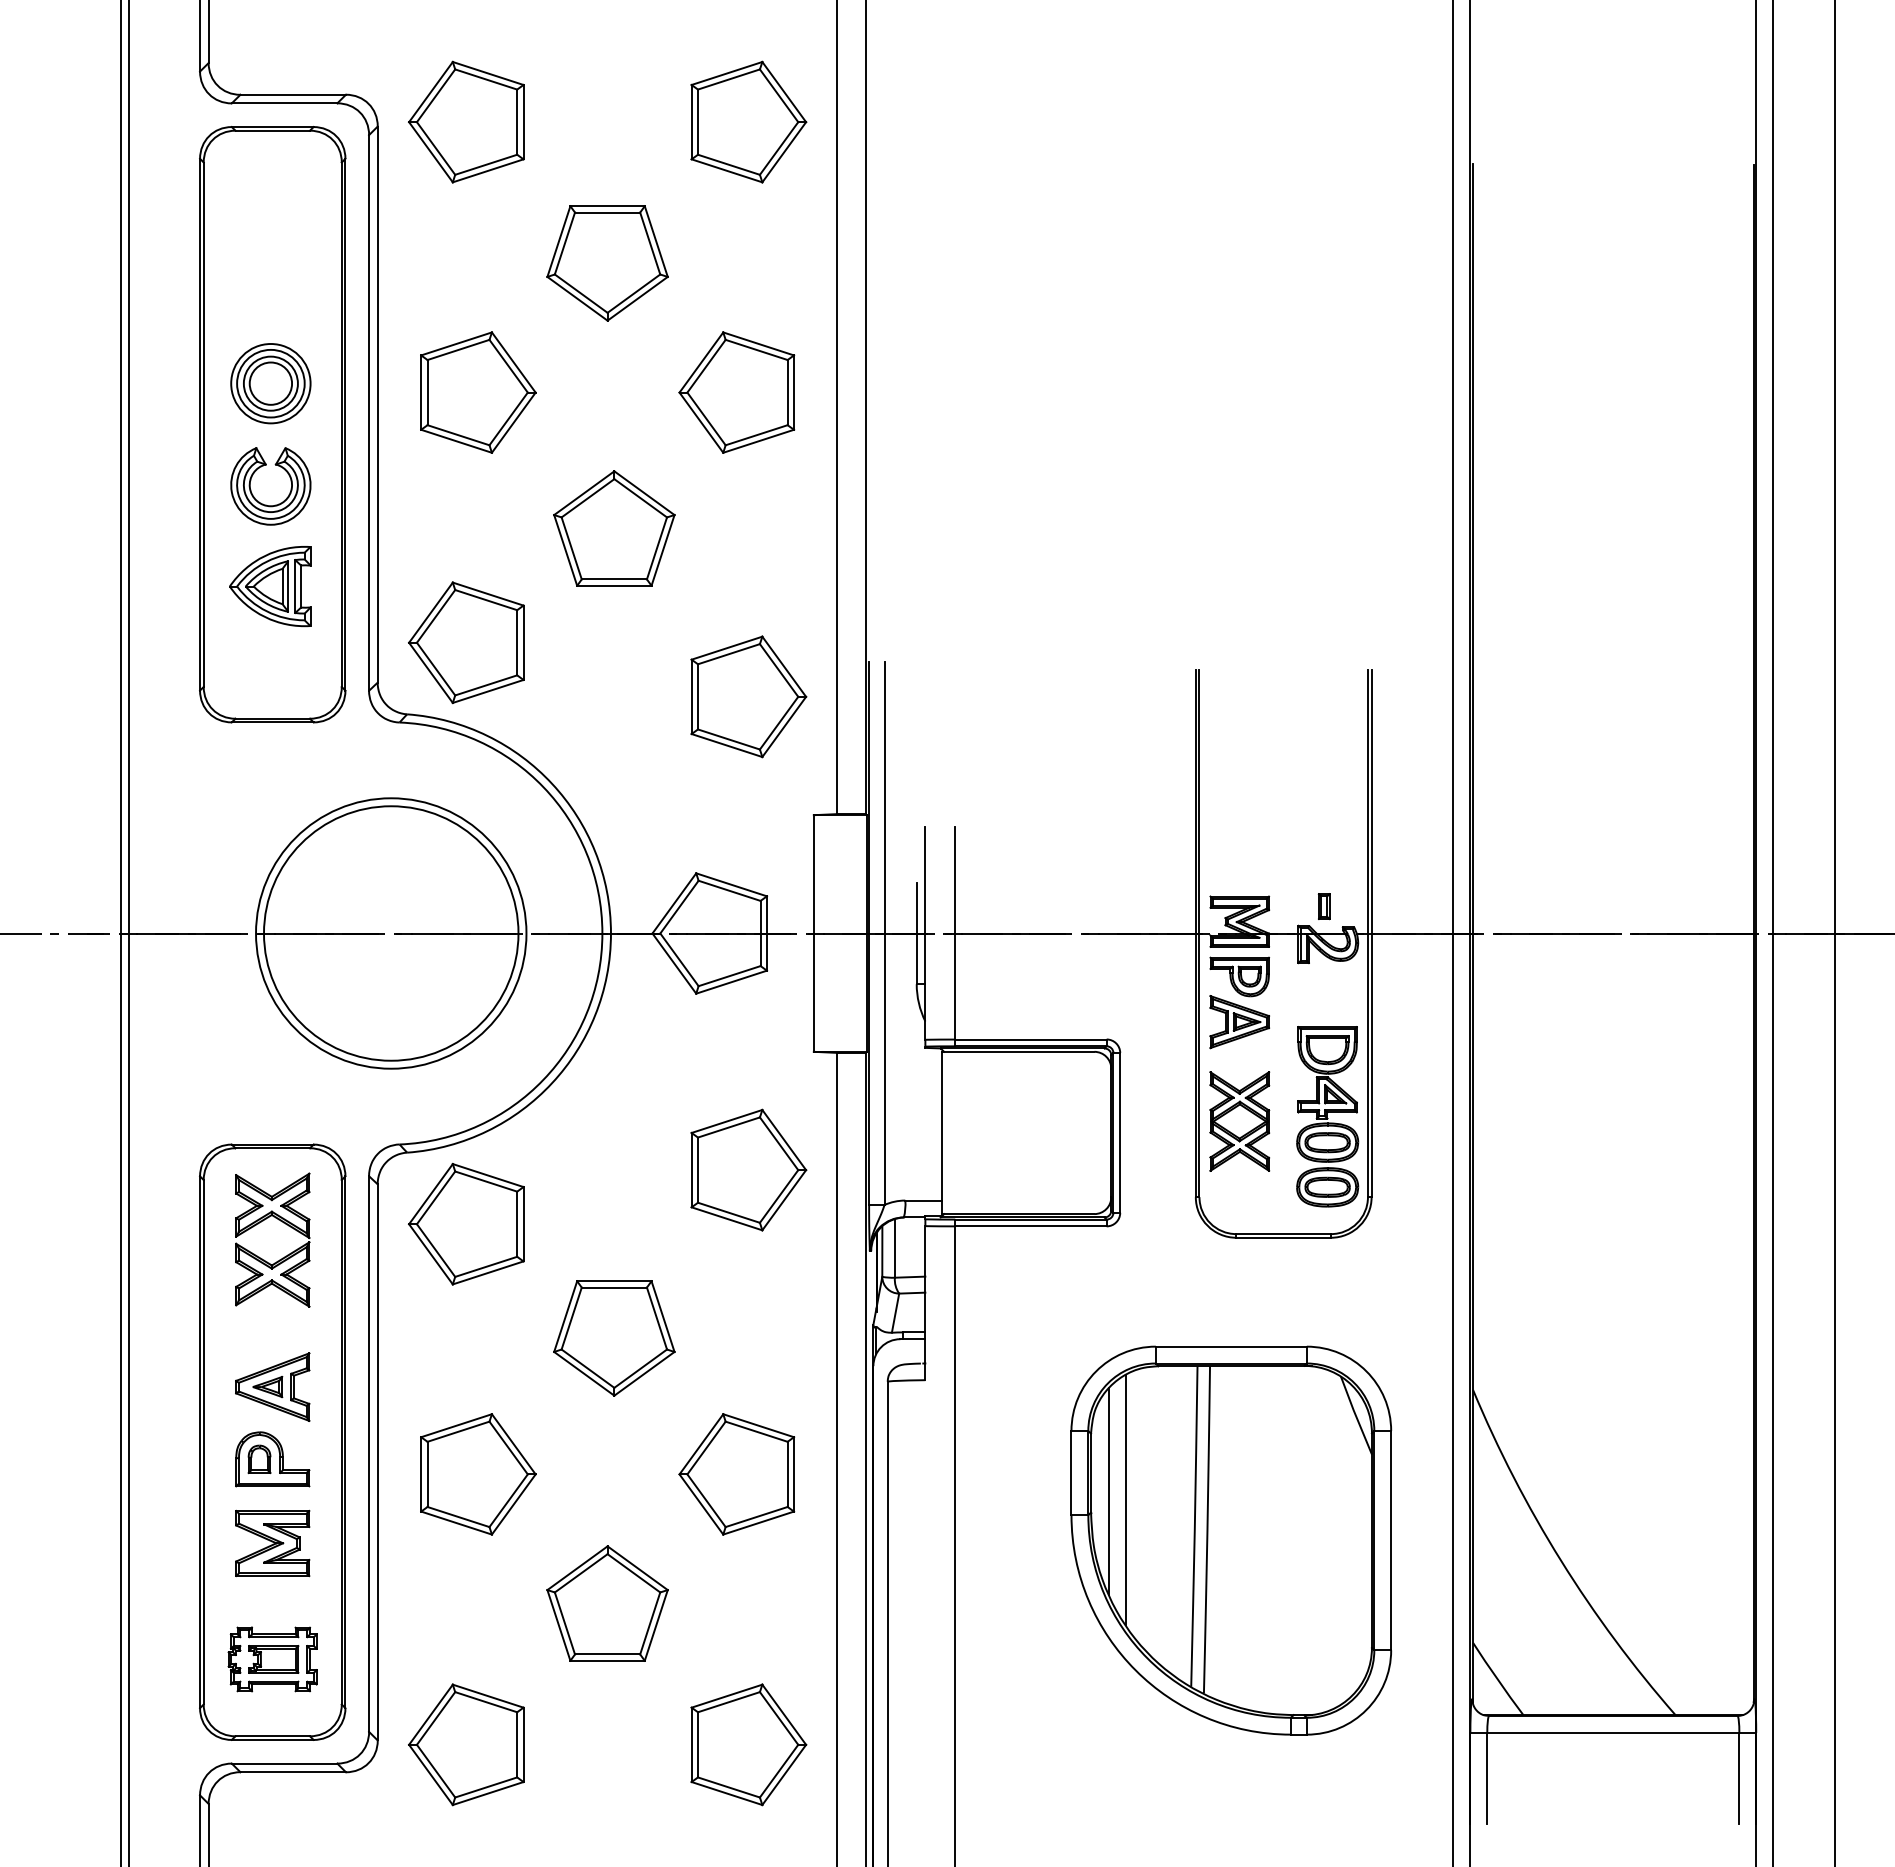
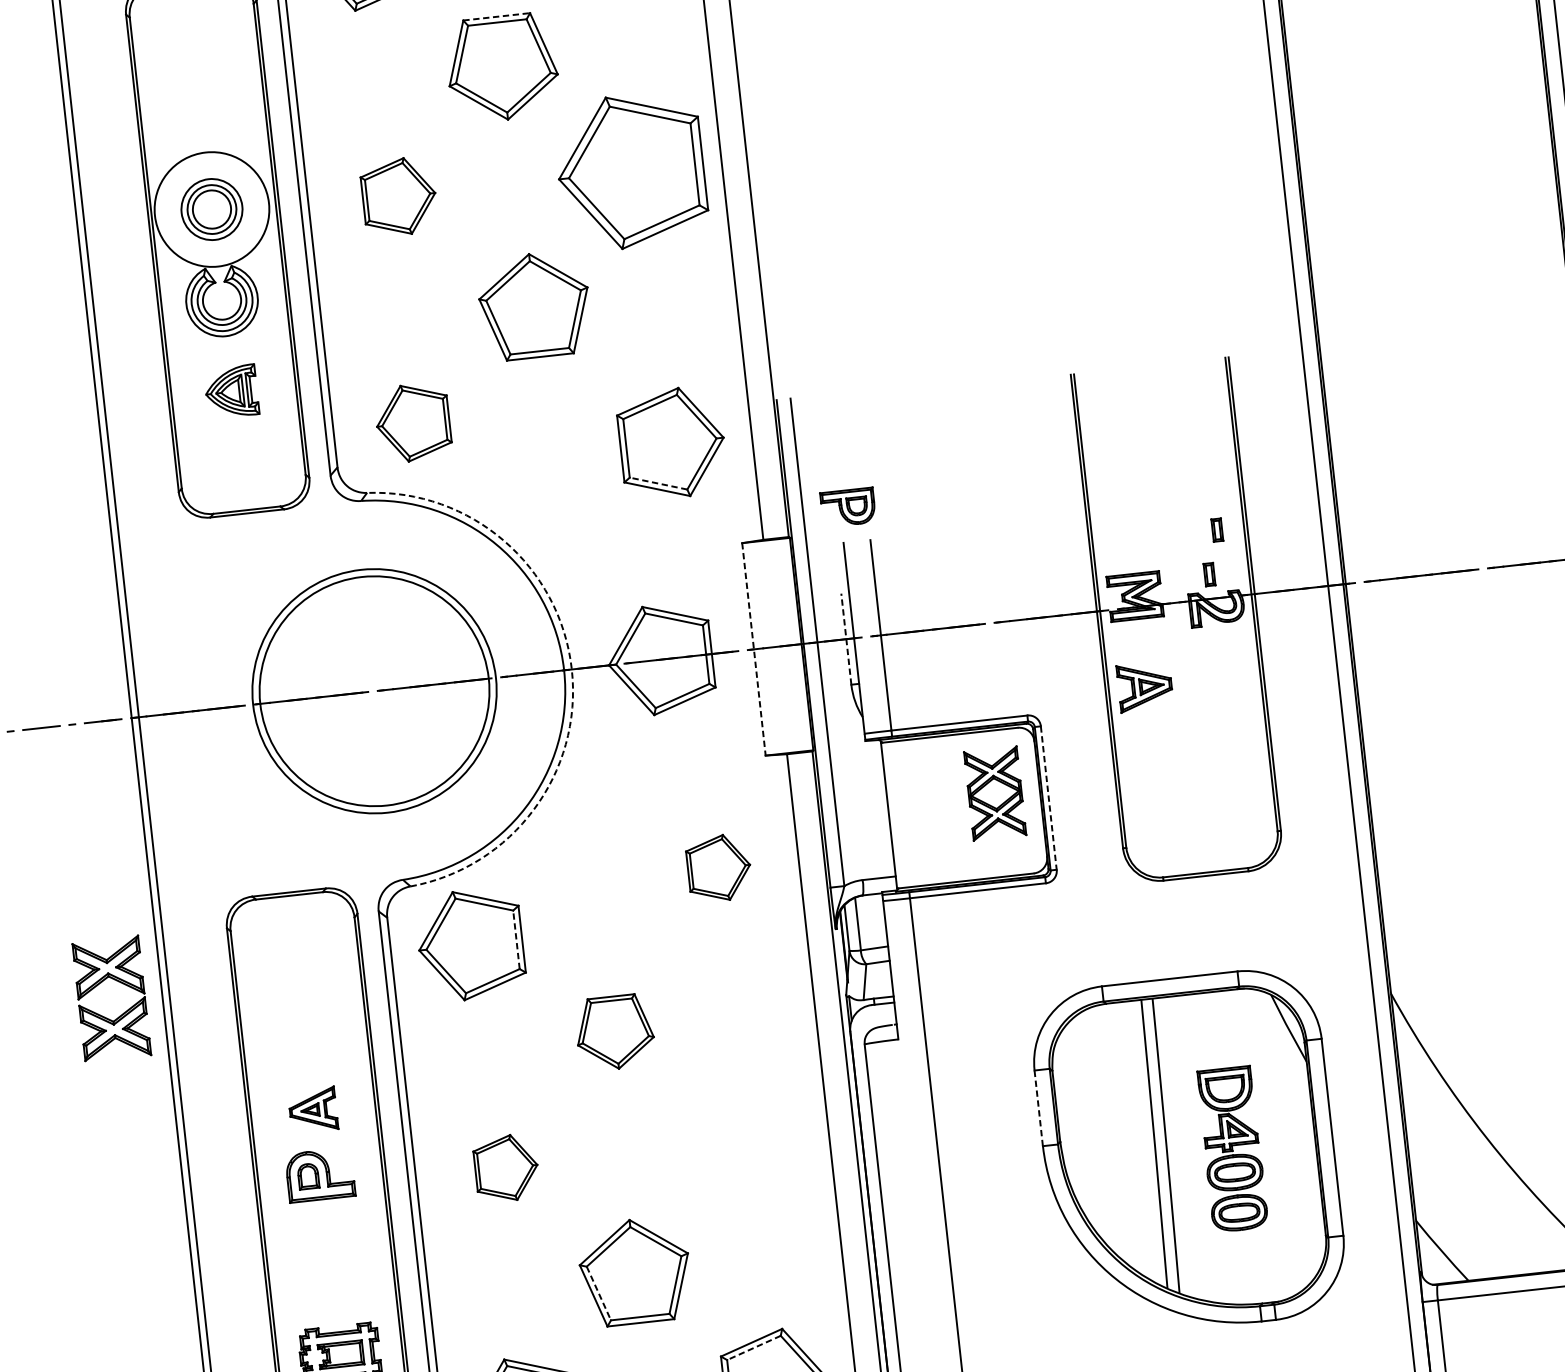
line: (608, 206) -> (497, 17), solid -> dashed
circle: (270, 383) -> (211, 209), size x1.6
part: (478, 392) -> (399, 196), size x0.7
part: (736, 392) -> (630, 171), size x1.4
part: (270, 586) -> (231, 391), size x0.7
part: (466, 642) -> (413, 422), size x0.7
line: (728, 739) -> (658, 483), solid -> dashed
part: (1337, 858) -> (1216, 530), added
arc: (610, 933) -> (571, 669), solid -> dashed
line: (916, 933) -> (846, 639), solid -> dashed
line: (813, 934) -> (753, 650), solid -> dashed
part: (1239, 976) -> (847, 507), moved
part: (1327, 1116) -> (1232, 1149), moved
part: (1239, 1121) -> (994, 793), moved
line: (1120, 1132) -> (1049, 797), solid -> dashed
part: (748, 1169) -> (718, 867), size x0.6
part: (283, 1223) -> (119, 982), moved
line: (517, 1224) -> (516, 940), solid -> dashed
part: (614, 1338) -> (615, 1032), size x0.7
part: (272, 1386) -> (312, 1109), size x0.7
line: (1071, 1472) -> (1038, 1107), solid -> dashed
part: (478, 1474) -> (506, 1168), size x0.6
part: (736, 1474) -> (738, 1142), removed
line: (1109, 1491) -> (1074, 1121), removed
line: (1125, 1499) -> (1089, 1126), removed
part: (272, 1543) -> (328, 1250), removed
line: (564, 1623) -> (598, 1293), solid -> dashed
line: (728, 1702) -> (753, 1348), solid -> dashed

